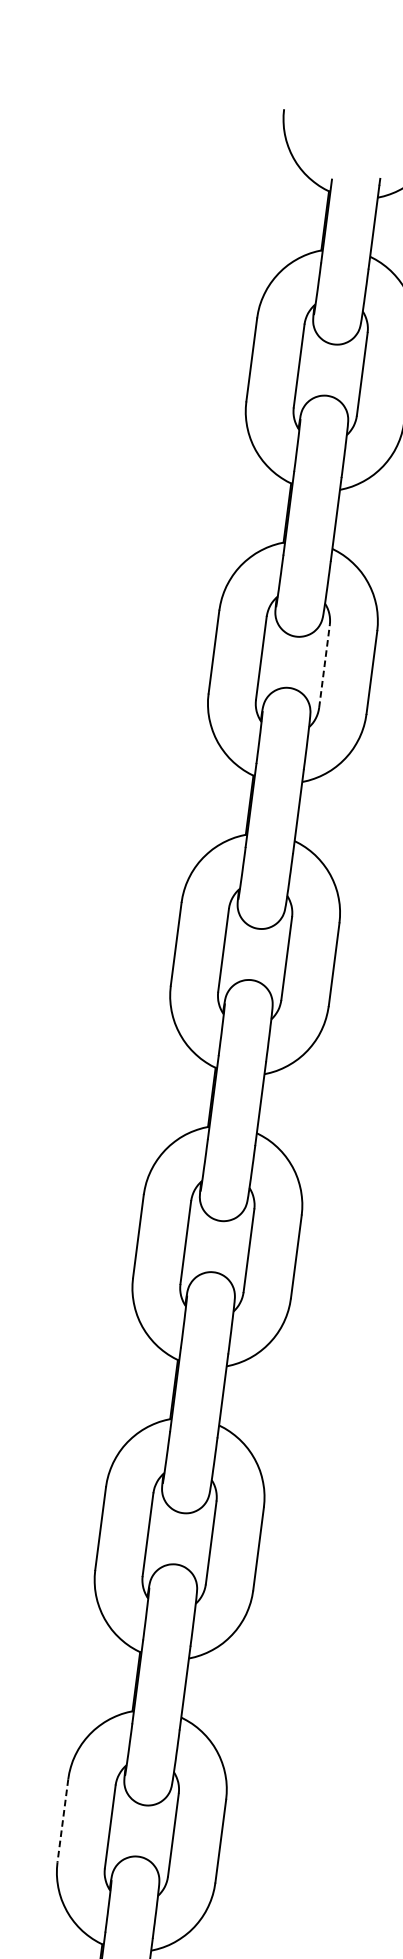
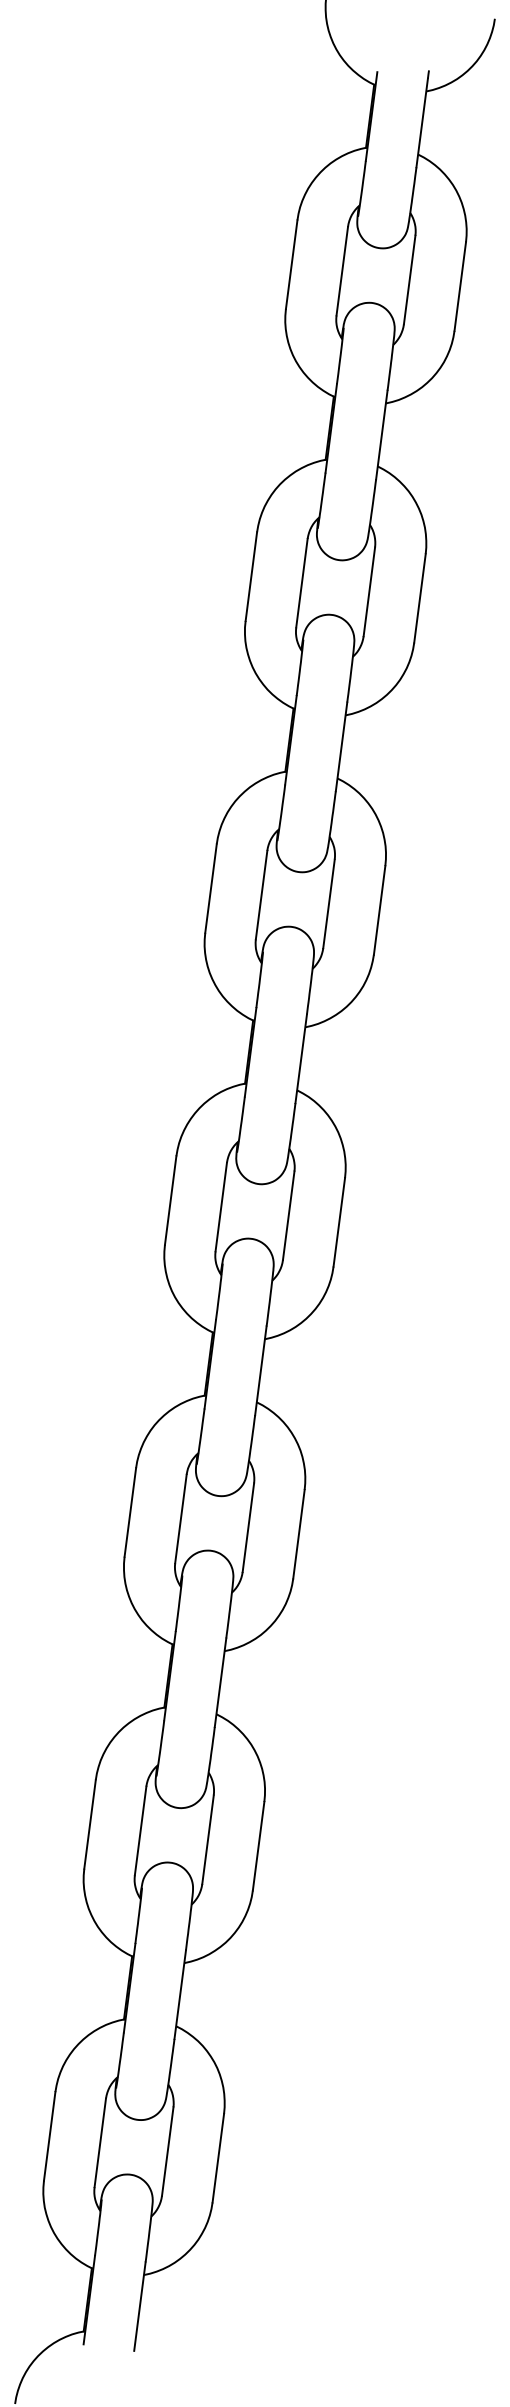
line: (324, 666) -> (369, 591), dashed -> solid
line: (63, 1820) -> (90, 1824), dashed -> solid

